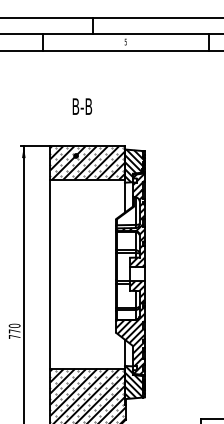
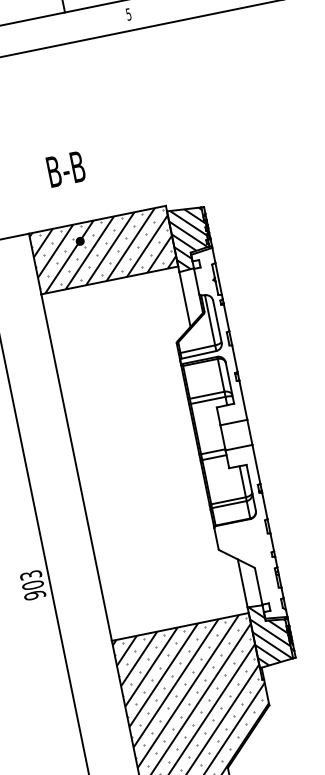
text: (82, 106) -> (66, 169), moved
hatch: (129, 220) -> (201, 339), removed
hatch: (129, 327) -> (241, 535), removed
text: (14, 331) -> (32, 585), 770 -> 903

